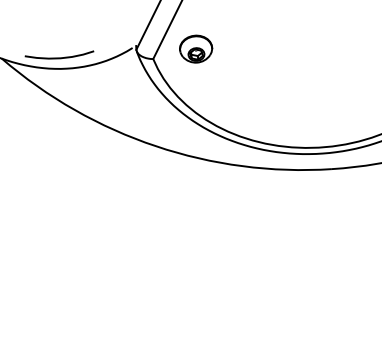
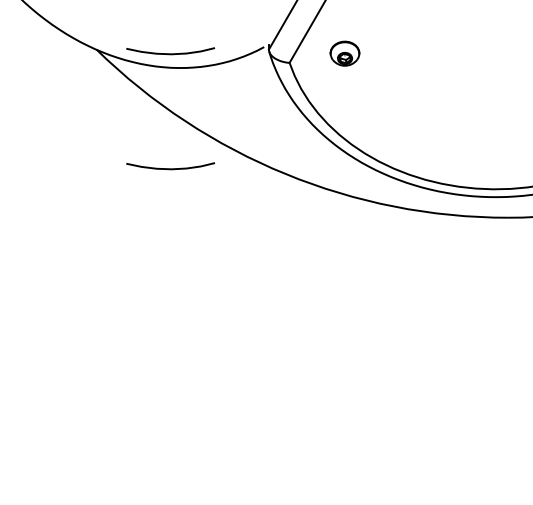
part: (195, 48) -> (344, 53), size x0.7
curve: (65, 147) -> (170, 168), added

